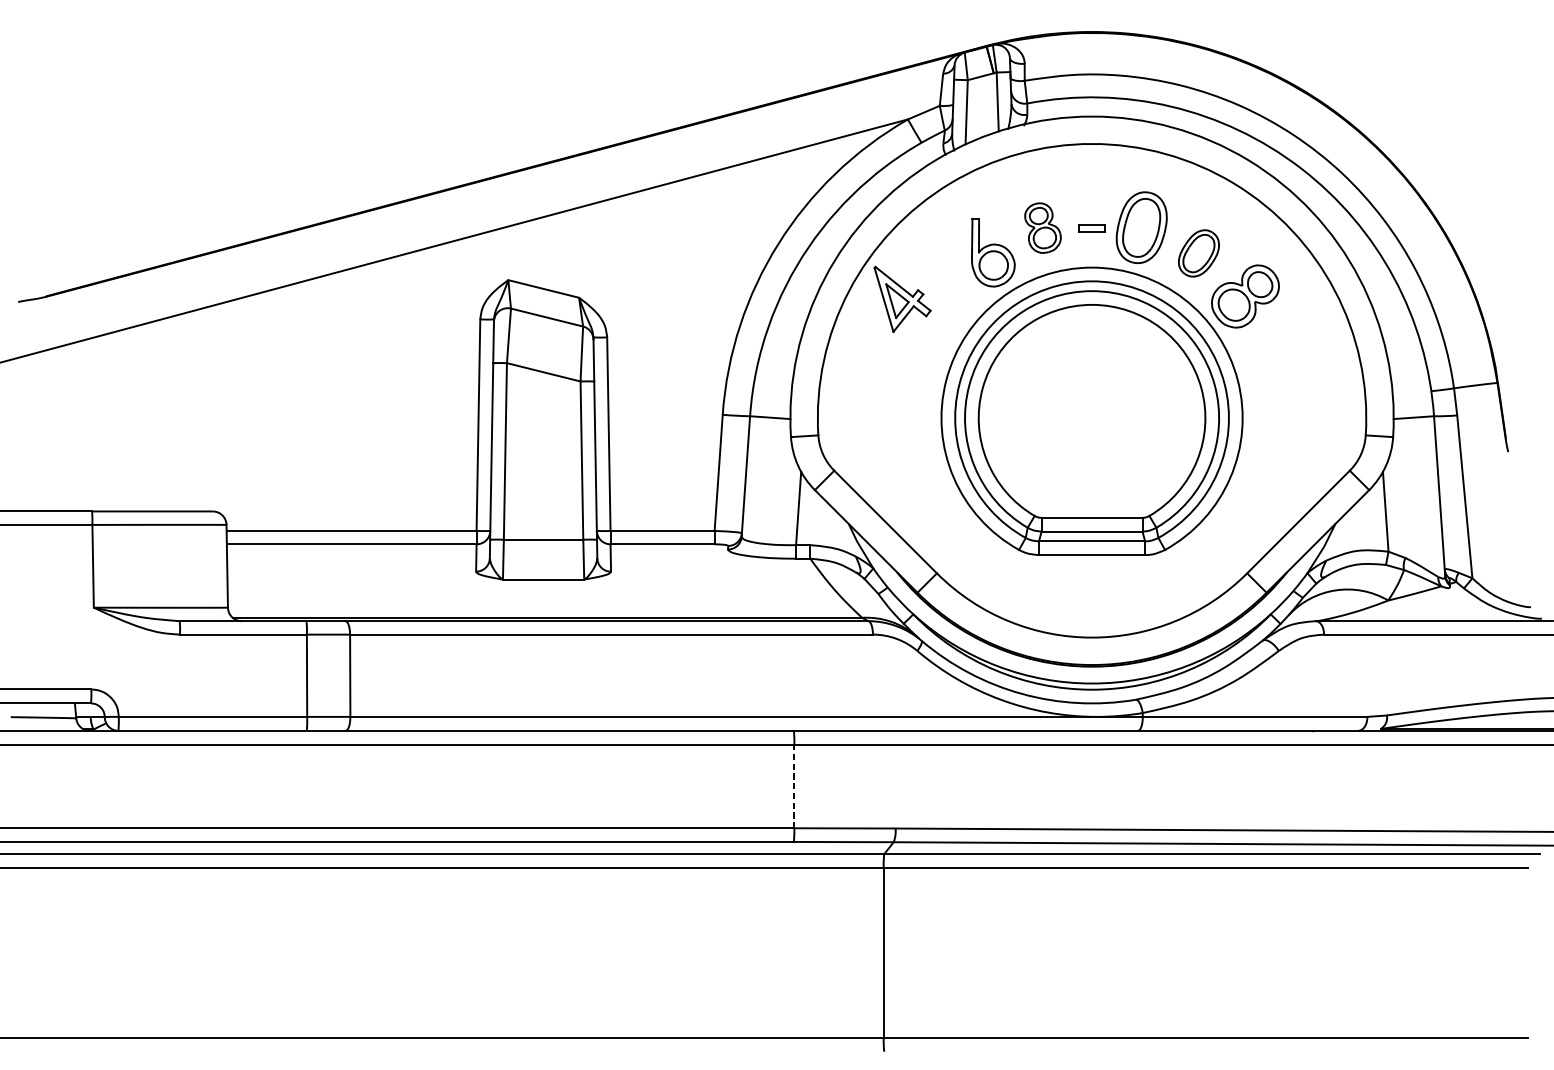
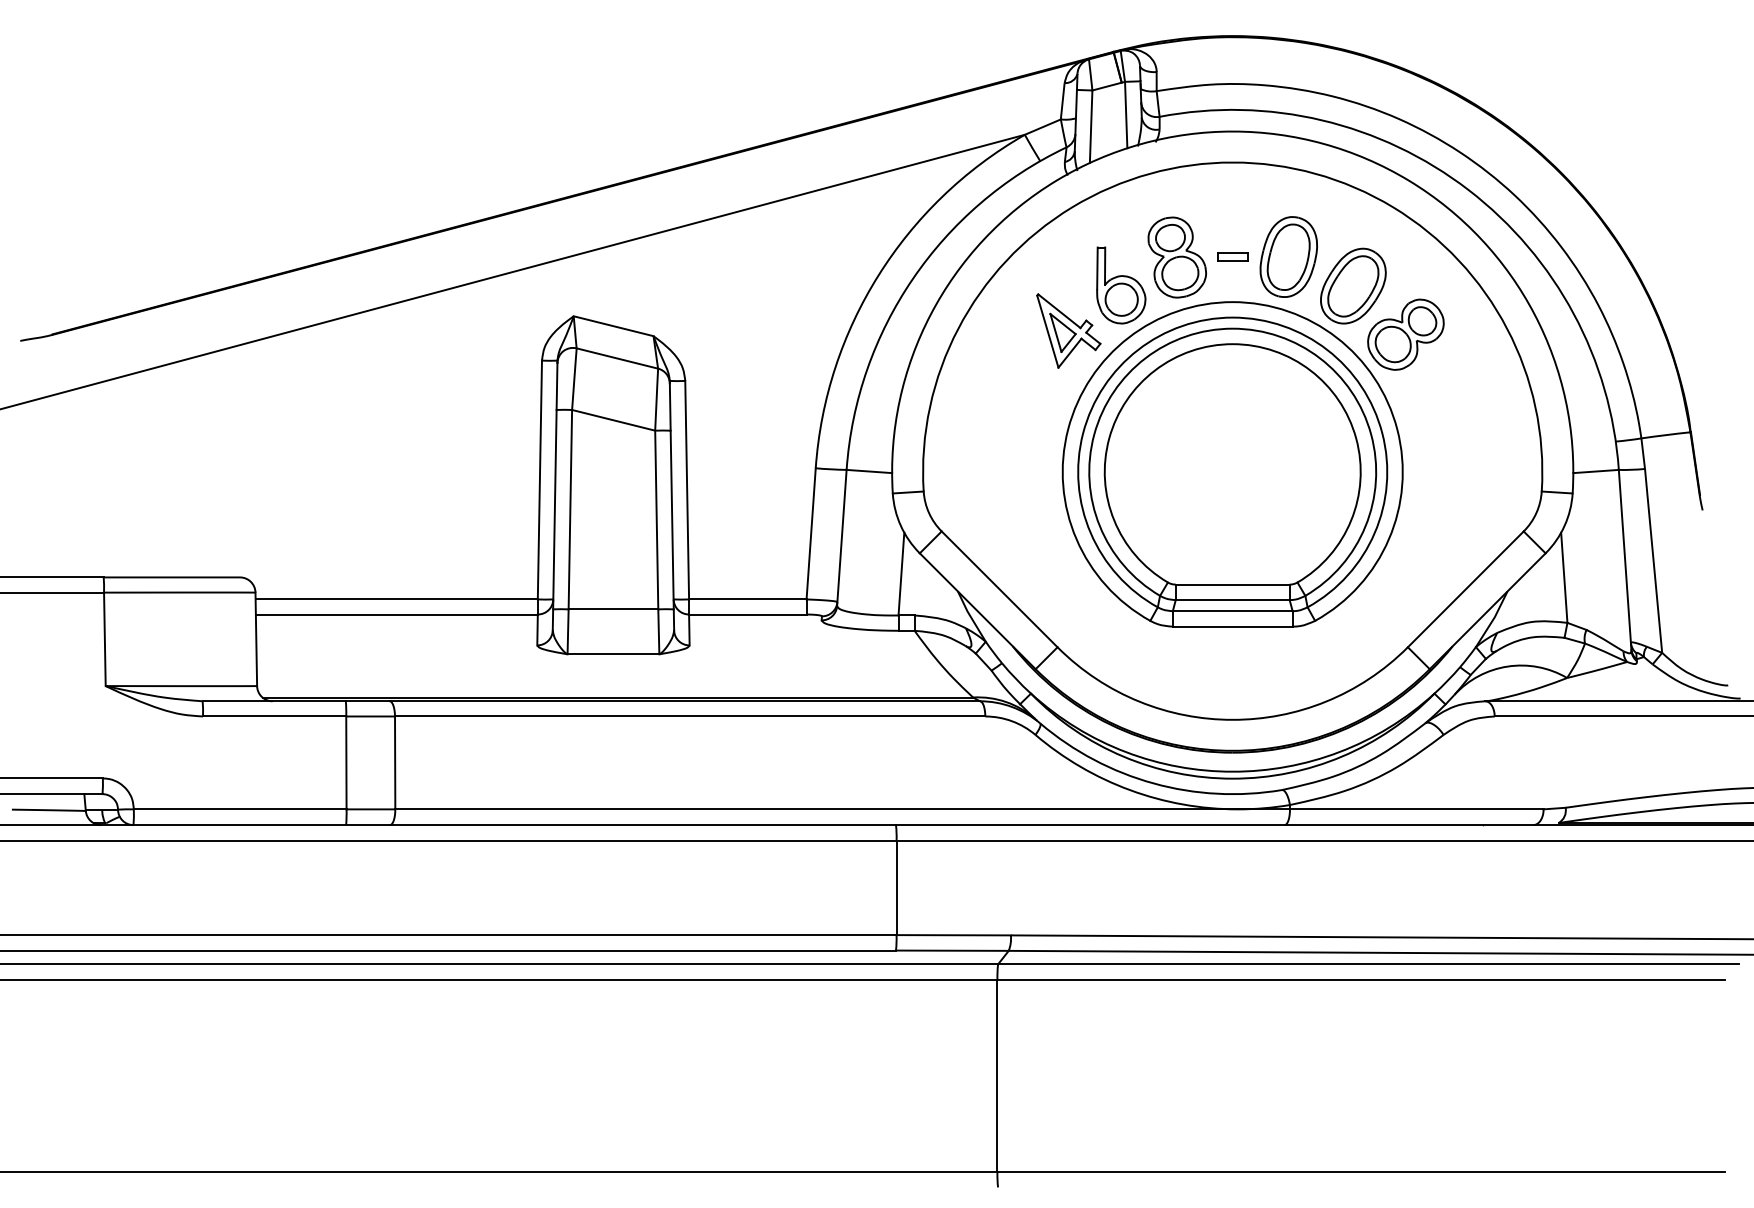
part: (1043, 228) -> (1177, 257), size x1.43
part: (1199, 252) -> (1353, 285), size x1.43
part: (902, 298) -> (1068, 330), moved
line: (794, 786) -> (896, 887), dashed -> solid

